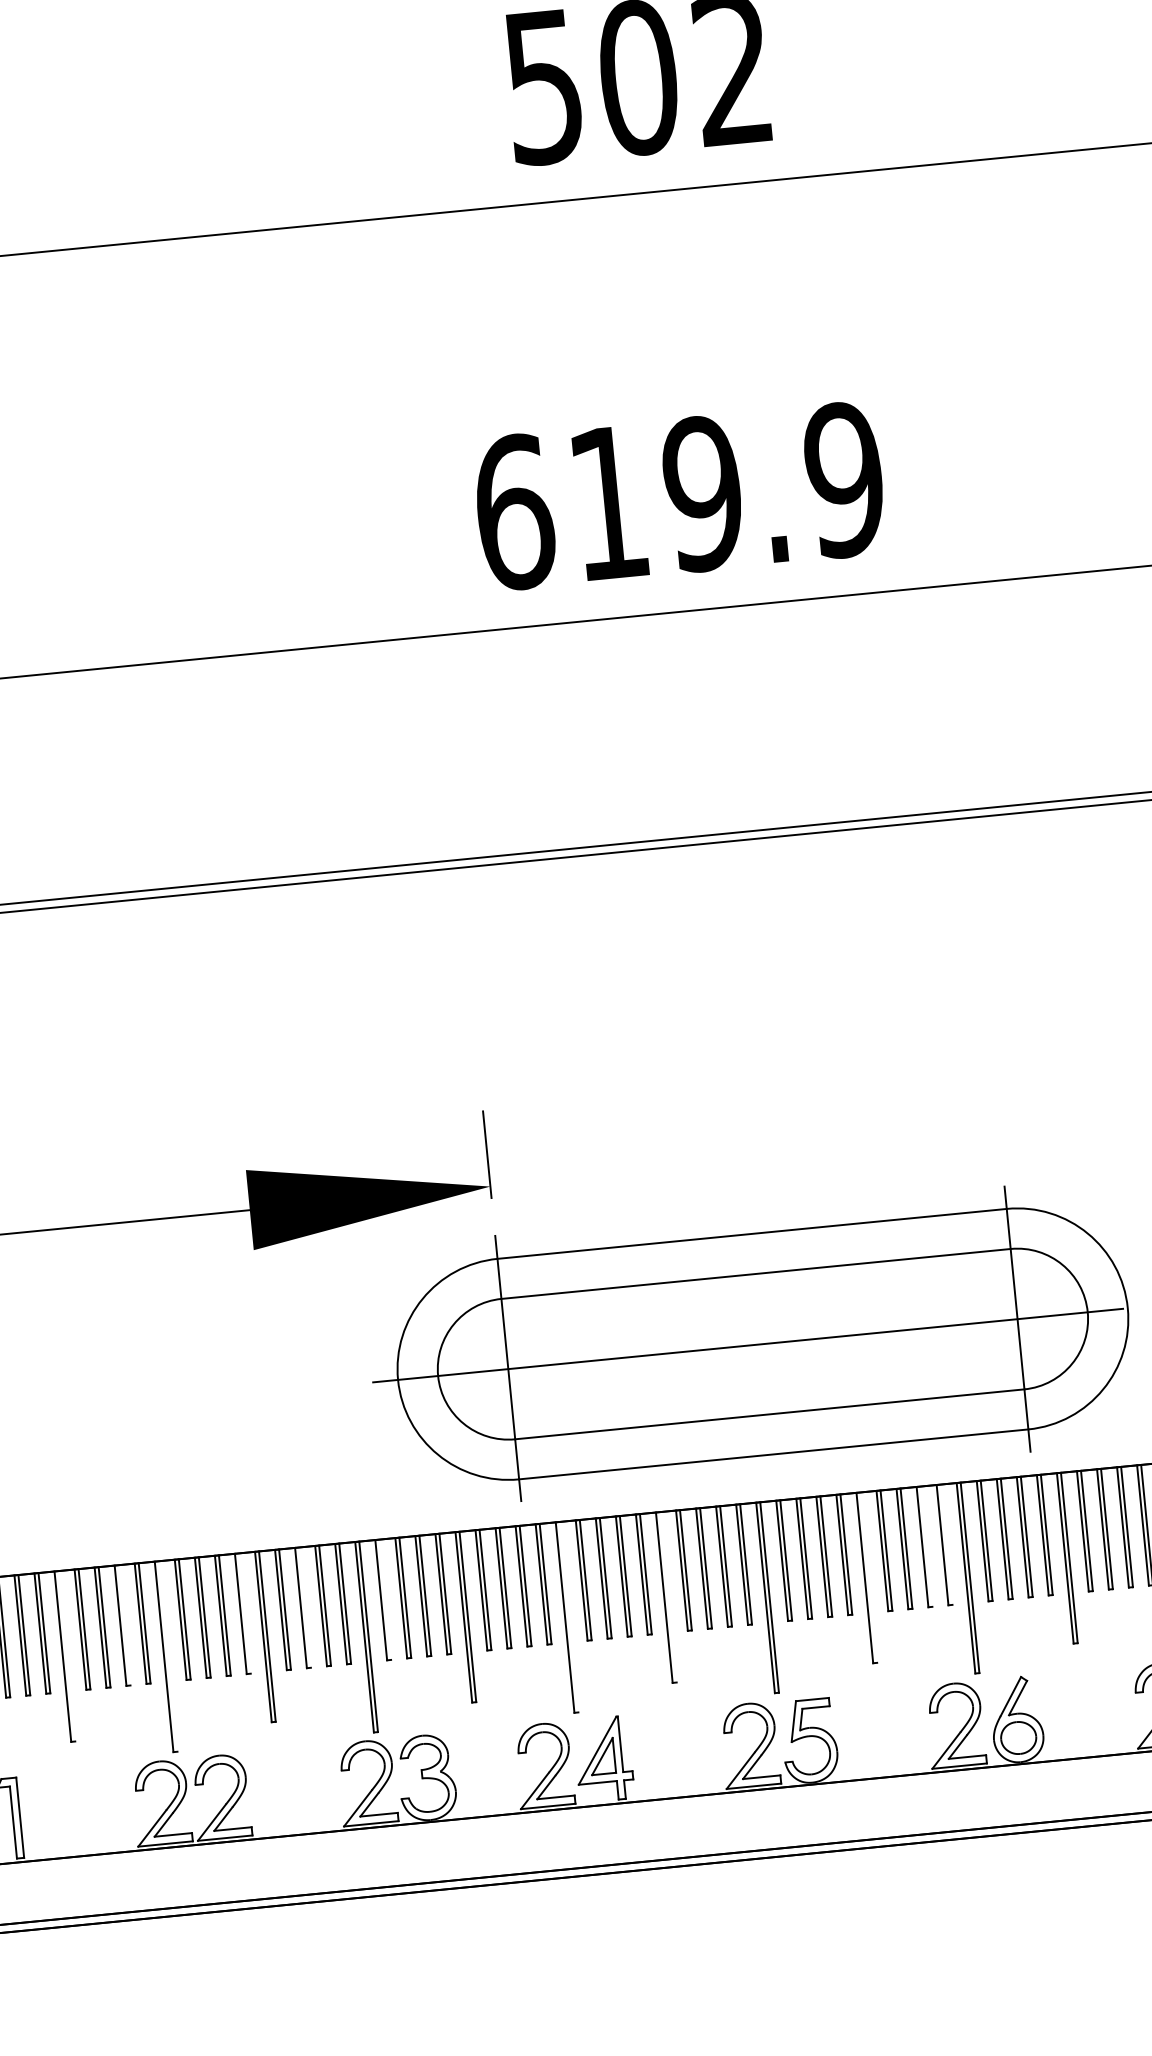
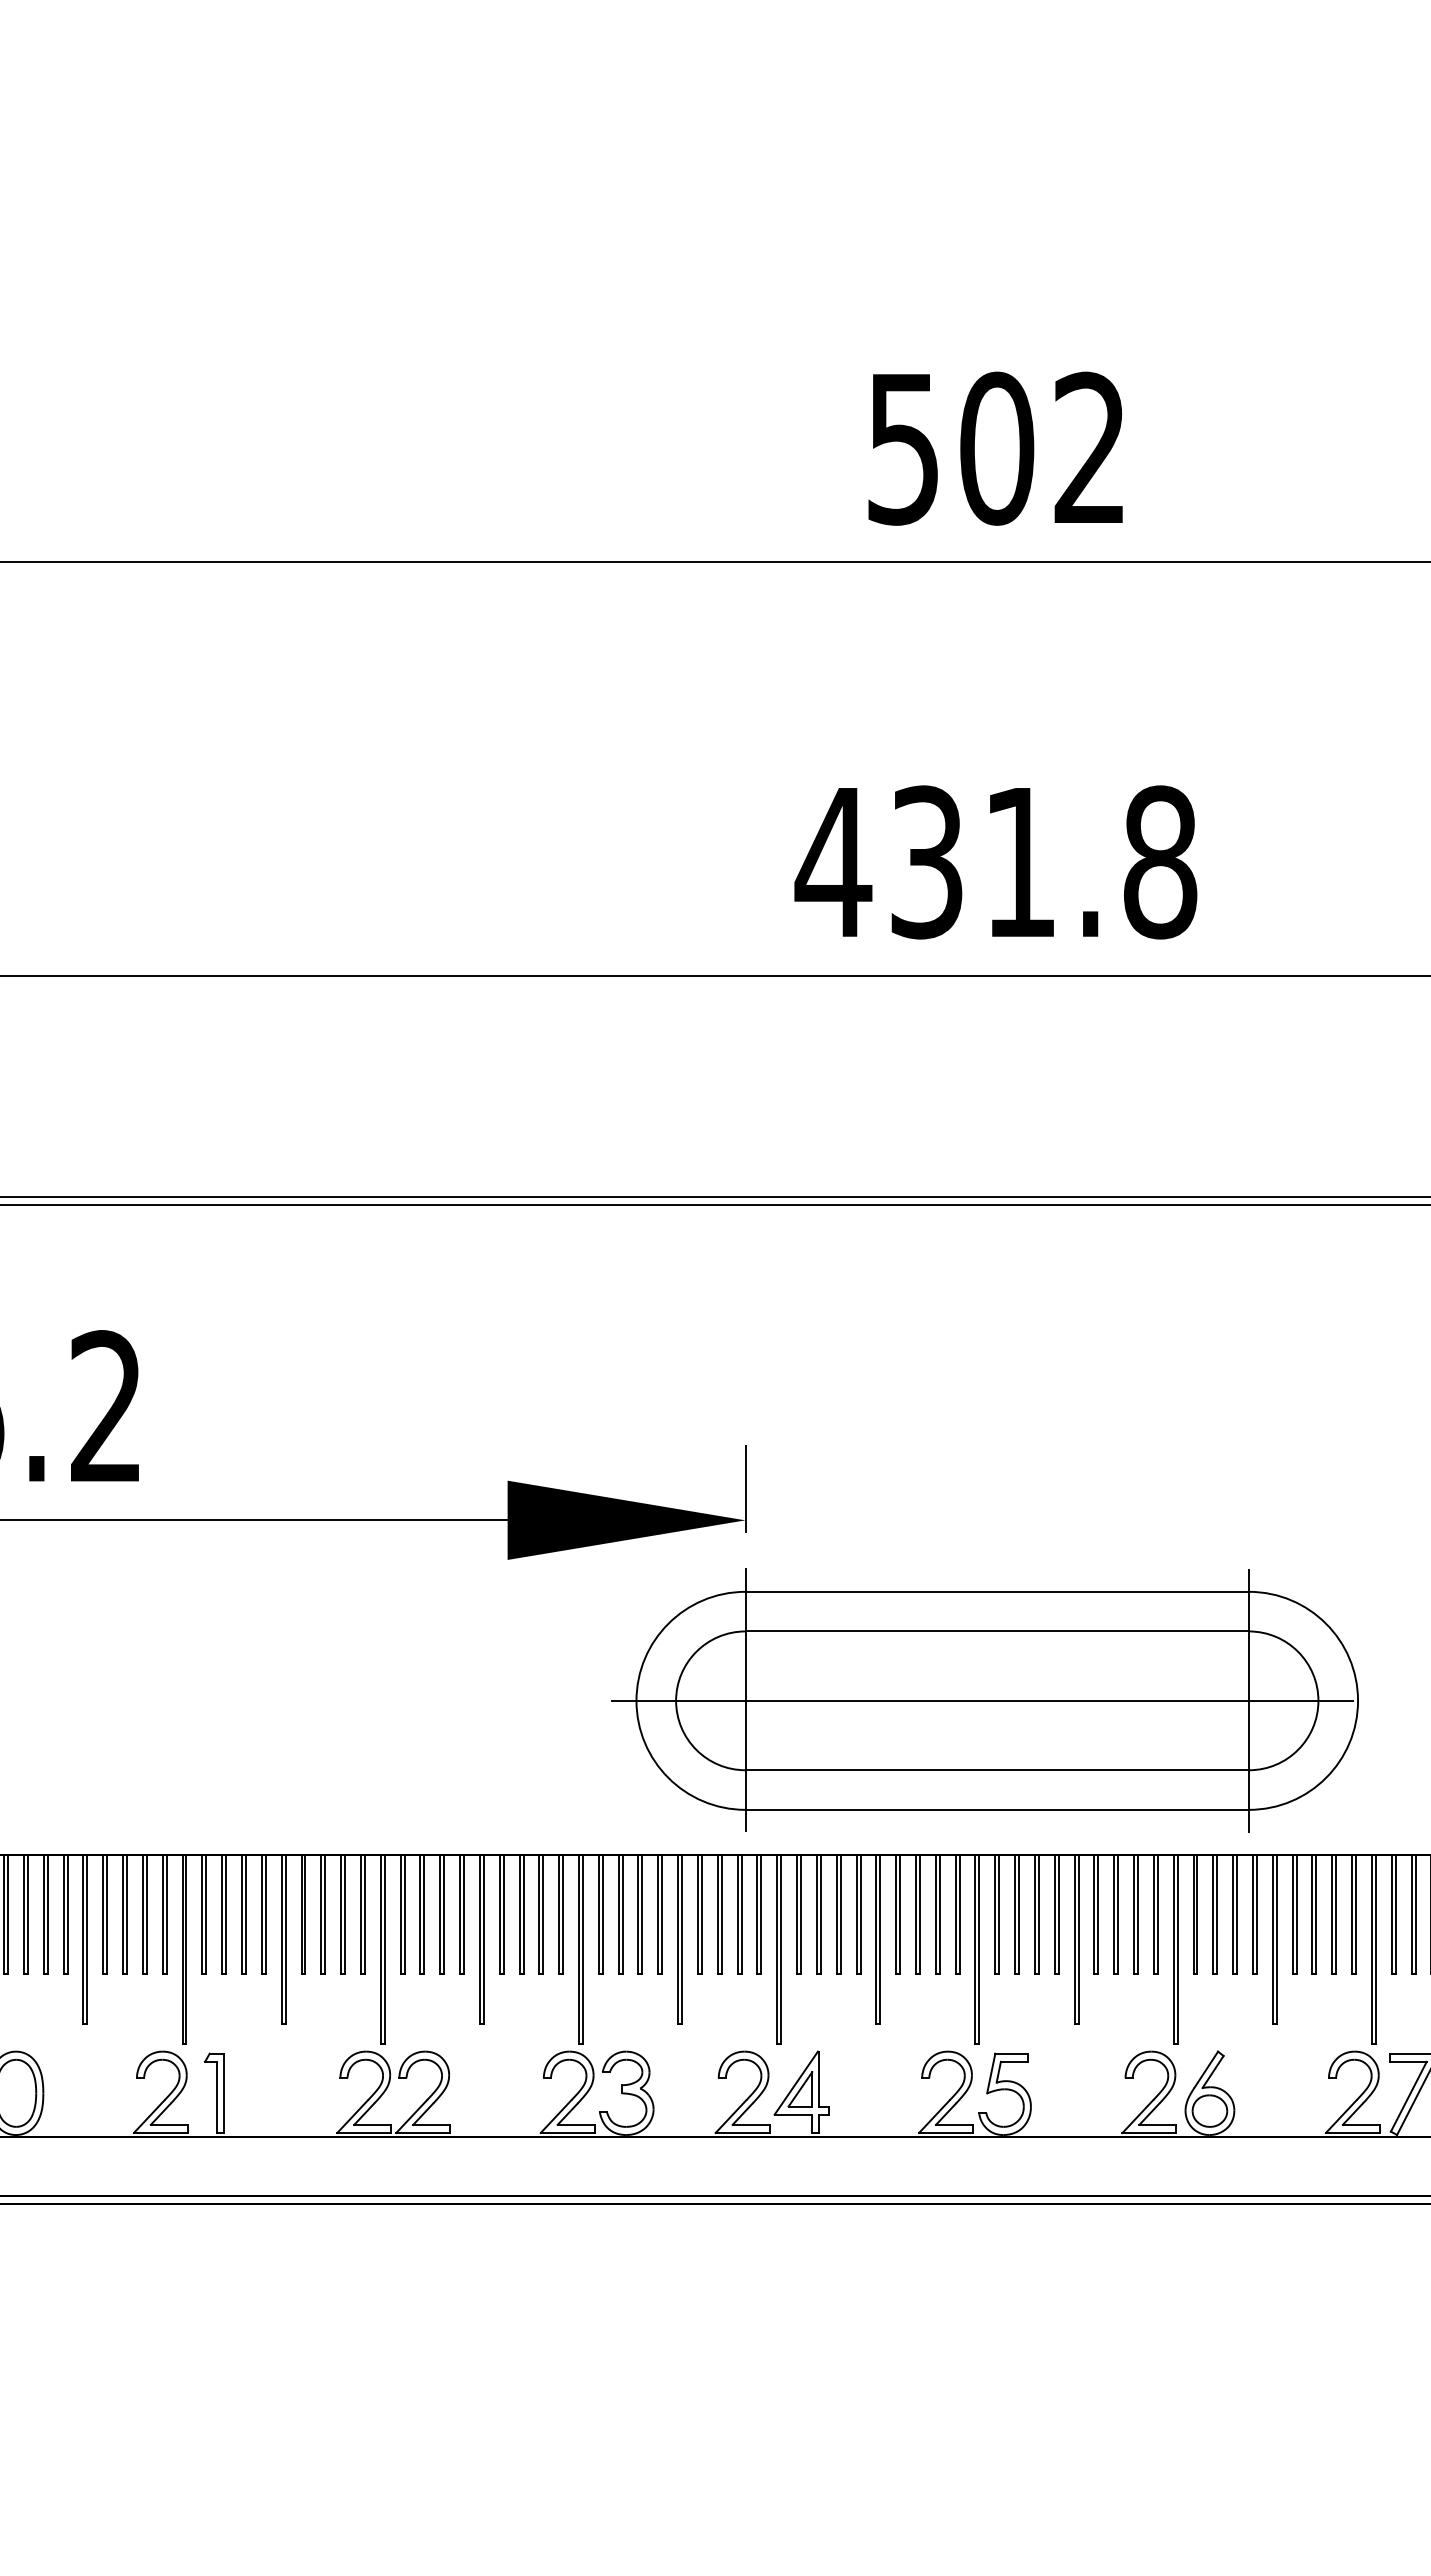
text: (678, 496) -> (995, 862), 619.9 -> 431.8
line: (946, 1544) -> (1157, 1914), added
line: (926, 1546) -> (1138, 1914), added
line: (868, 1577) -> (1078, 1939), added
line: (668, 1597) -> (880, 1939), added
line: (384, 1599) -> (602, 1914), added
line: (304, 1607) -> (523, 1914), added
line: (245, 1613) -> (464, 1914), added
line: (569, 1617) -> (781, 1949), added
line: (124, 1624) -> (345, 1914), added
line: (66, 1656) -> (285, 1939), added
line: (167, 1656) -> (384, 1949), added

